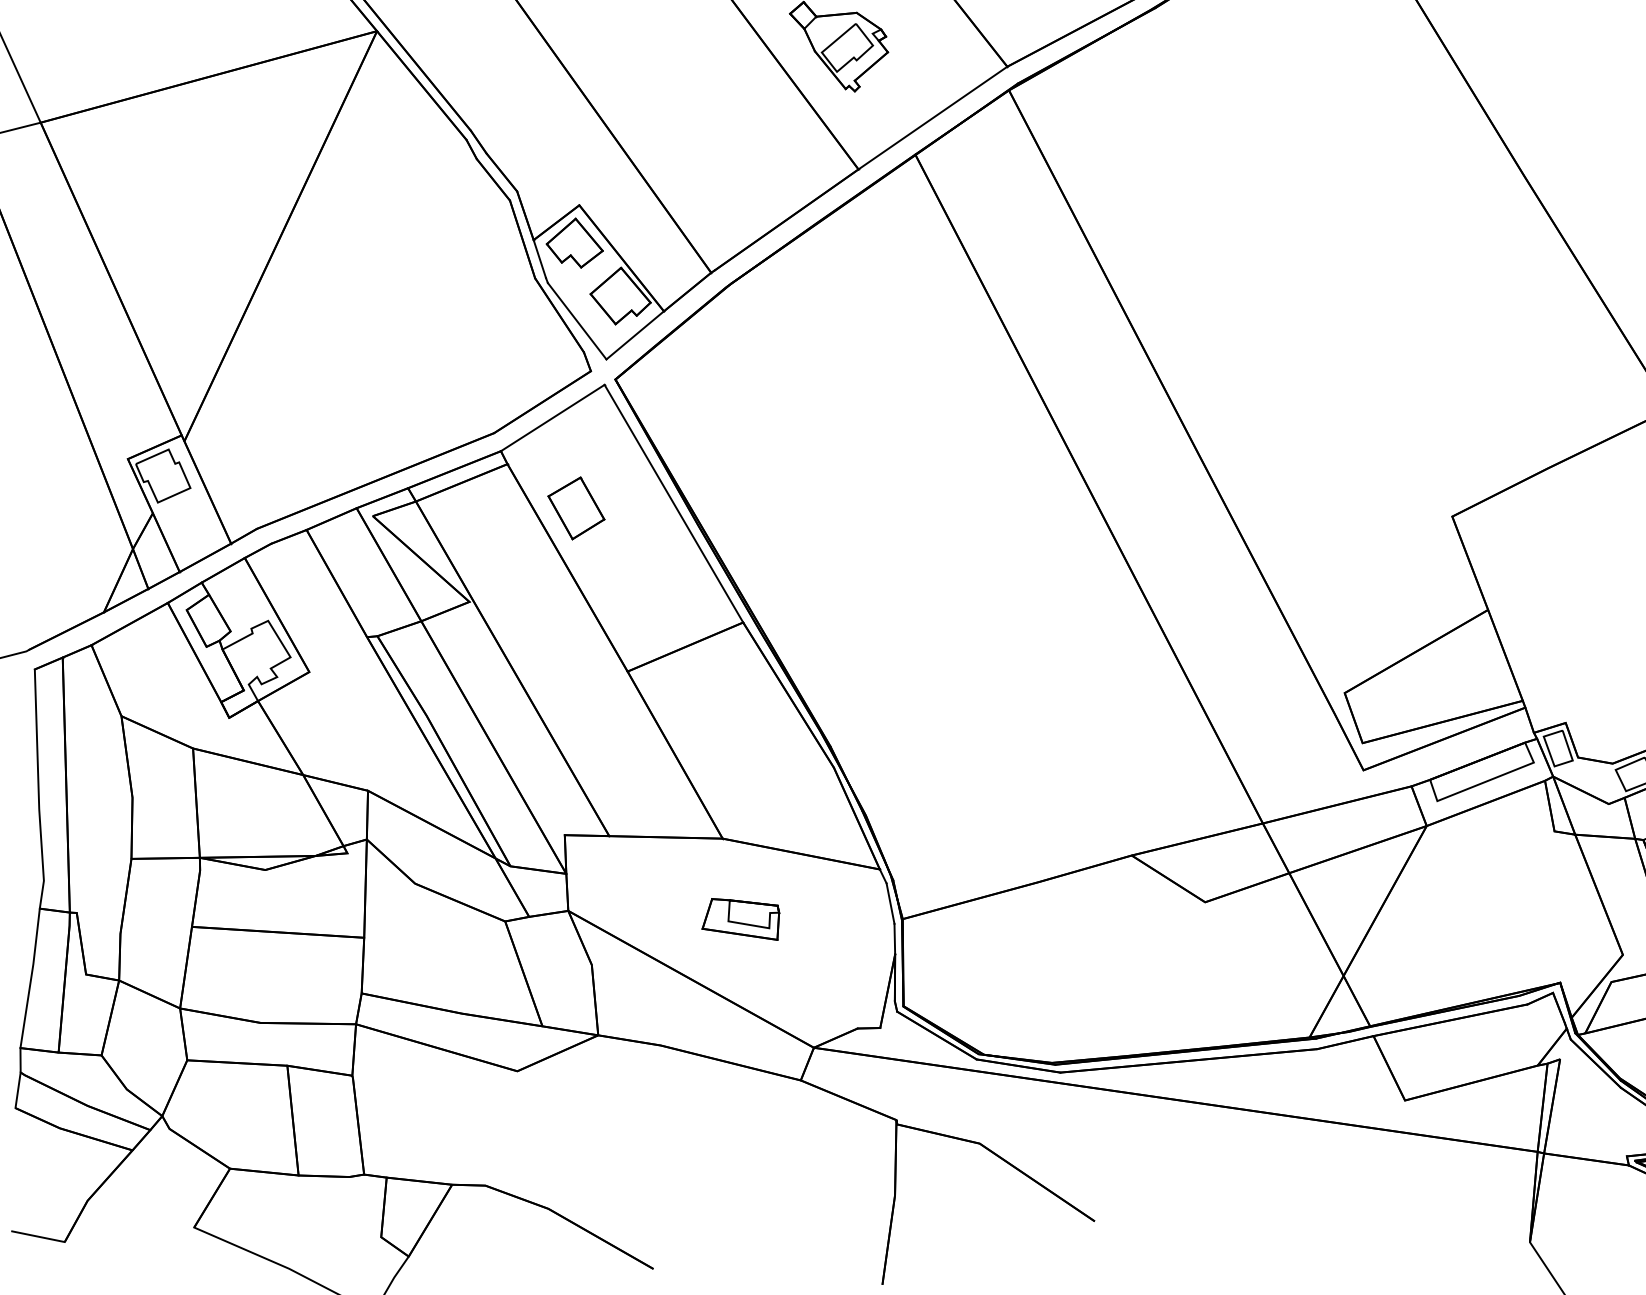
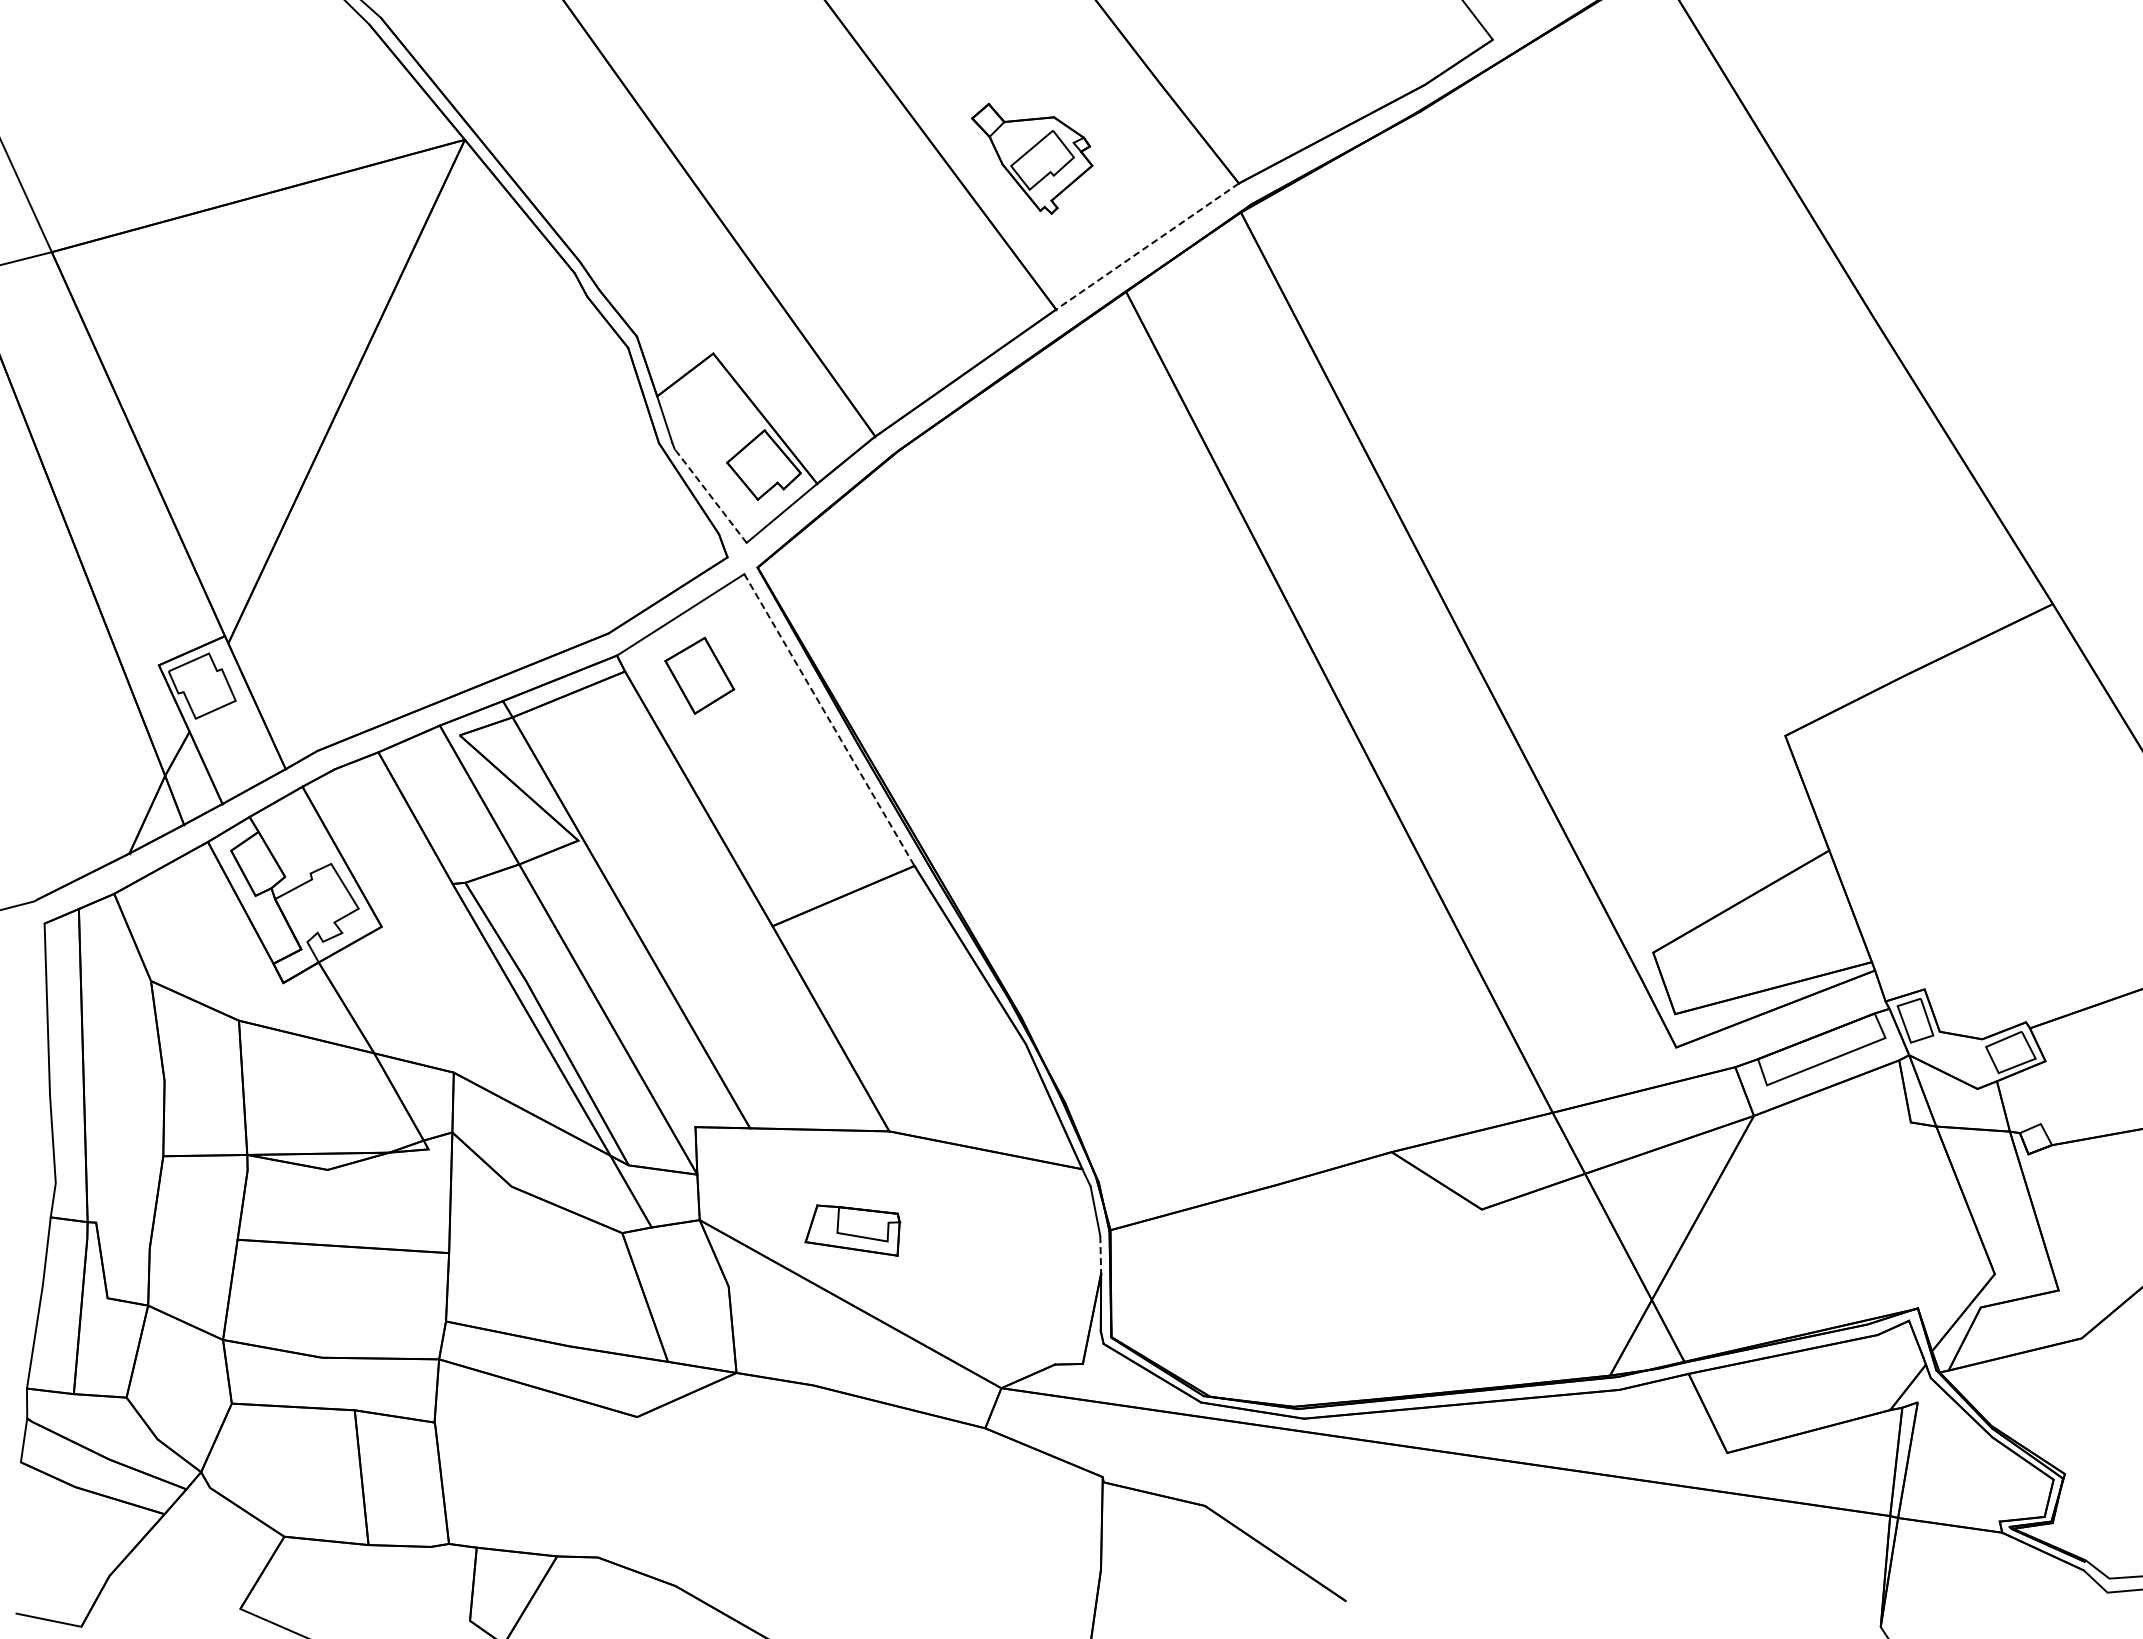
line: (932, 118) -> (1147, 246), solid -> dashed
part: (574, 243) -> (707, 400), removed
line: (577, 320) -> (710, 495), solid -> dashed
line: (673, 504) -> (829, 720), solid -> dashed
part: (576, 508) -> (699, 675), moved
part: (740, 919) -> (852, 1230), moved
line: (894, 938) -> (1100, 1254), solid -> dashed

